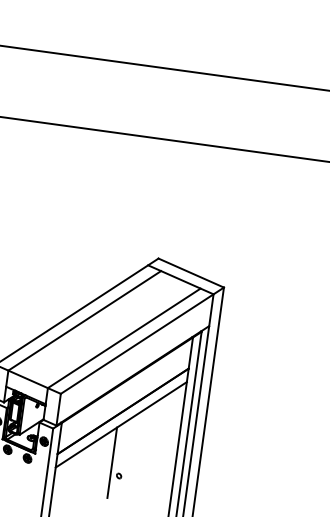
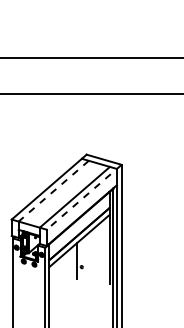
line: (84, 321) -> (53, 191), solid -> dashed
line: (142, 341) -> (84, 197), solid -> dashed

